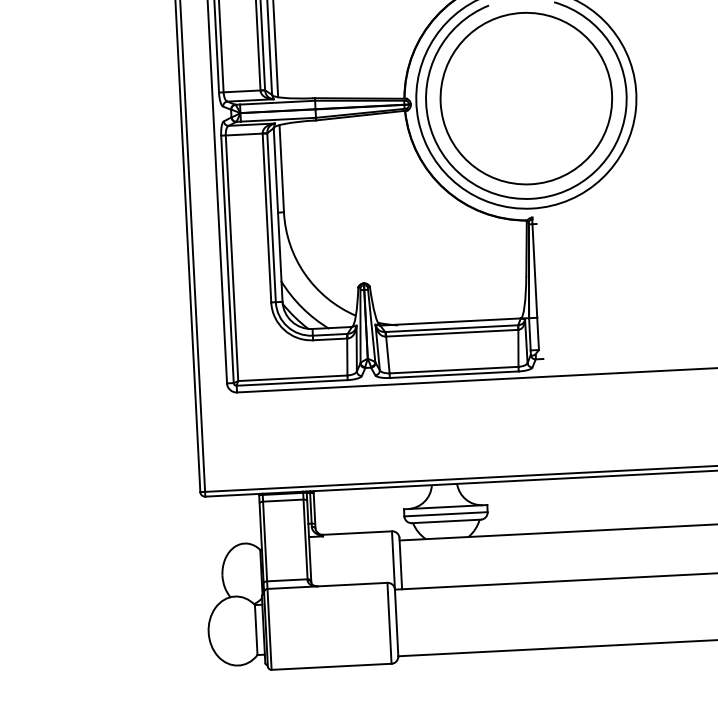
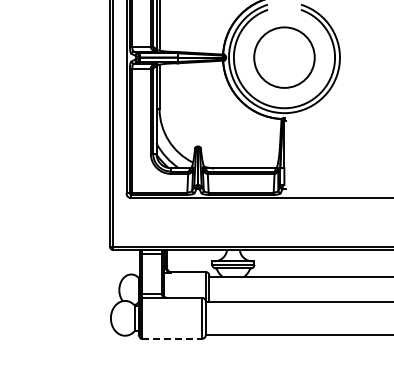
circle: (526, 98) -> (284, 57), size x0.7
line: (332, 666) -> (172, 338), solid -> dashed

